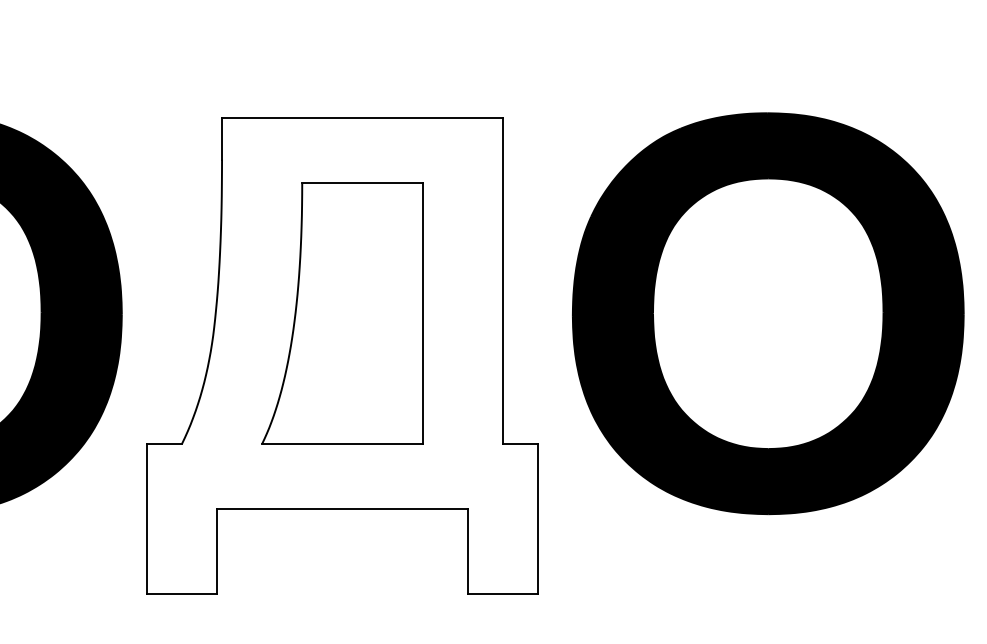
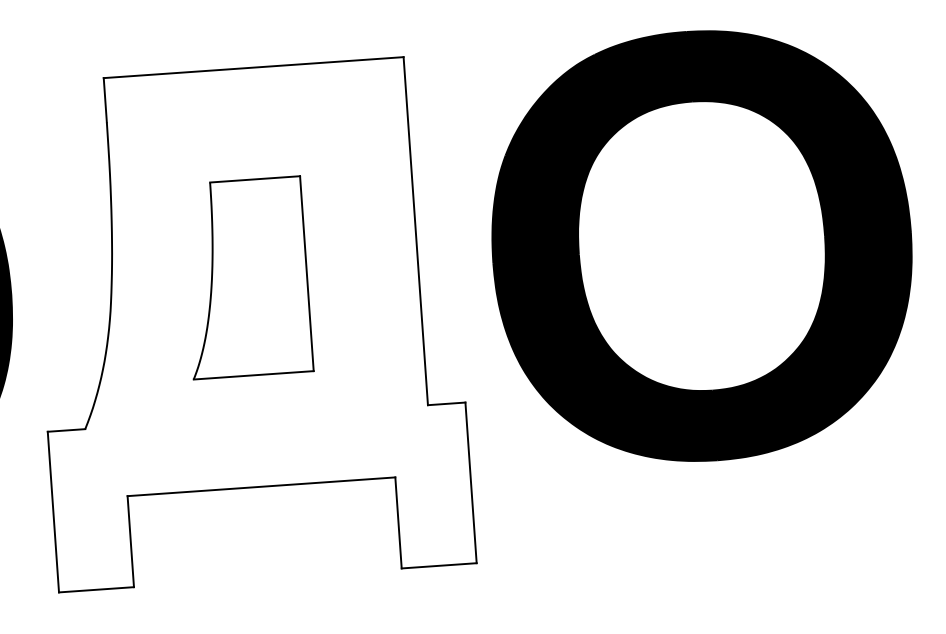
part: (342, 313) -> (247, 277), size x0.7

